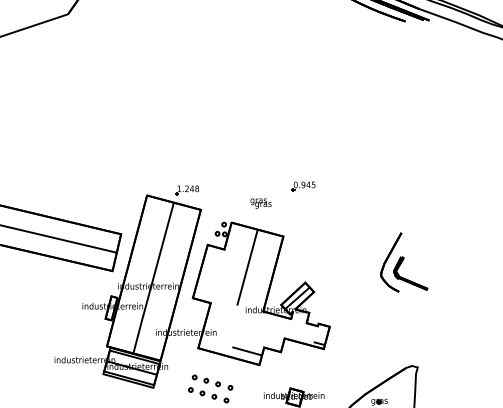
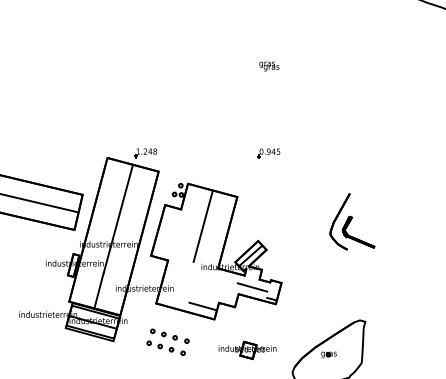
part: (303, 186) -> (268, 153), moved
text: (260, 203) -> (268, 66), moved
line: (298, 331) -> (251, 287), added

